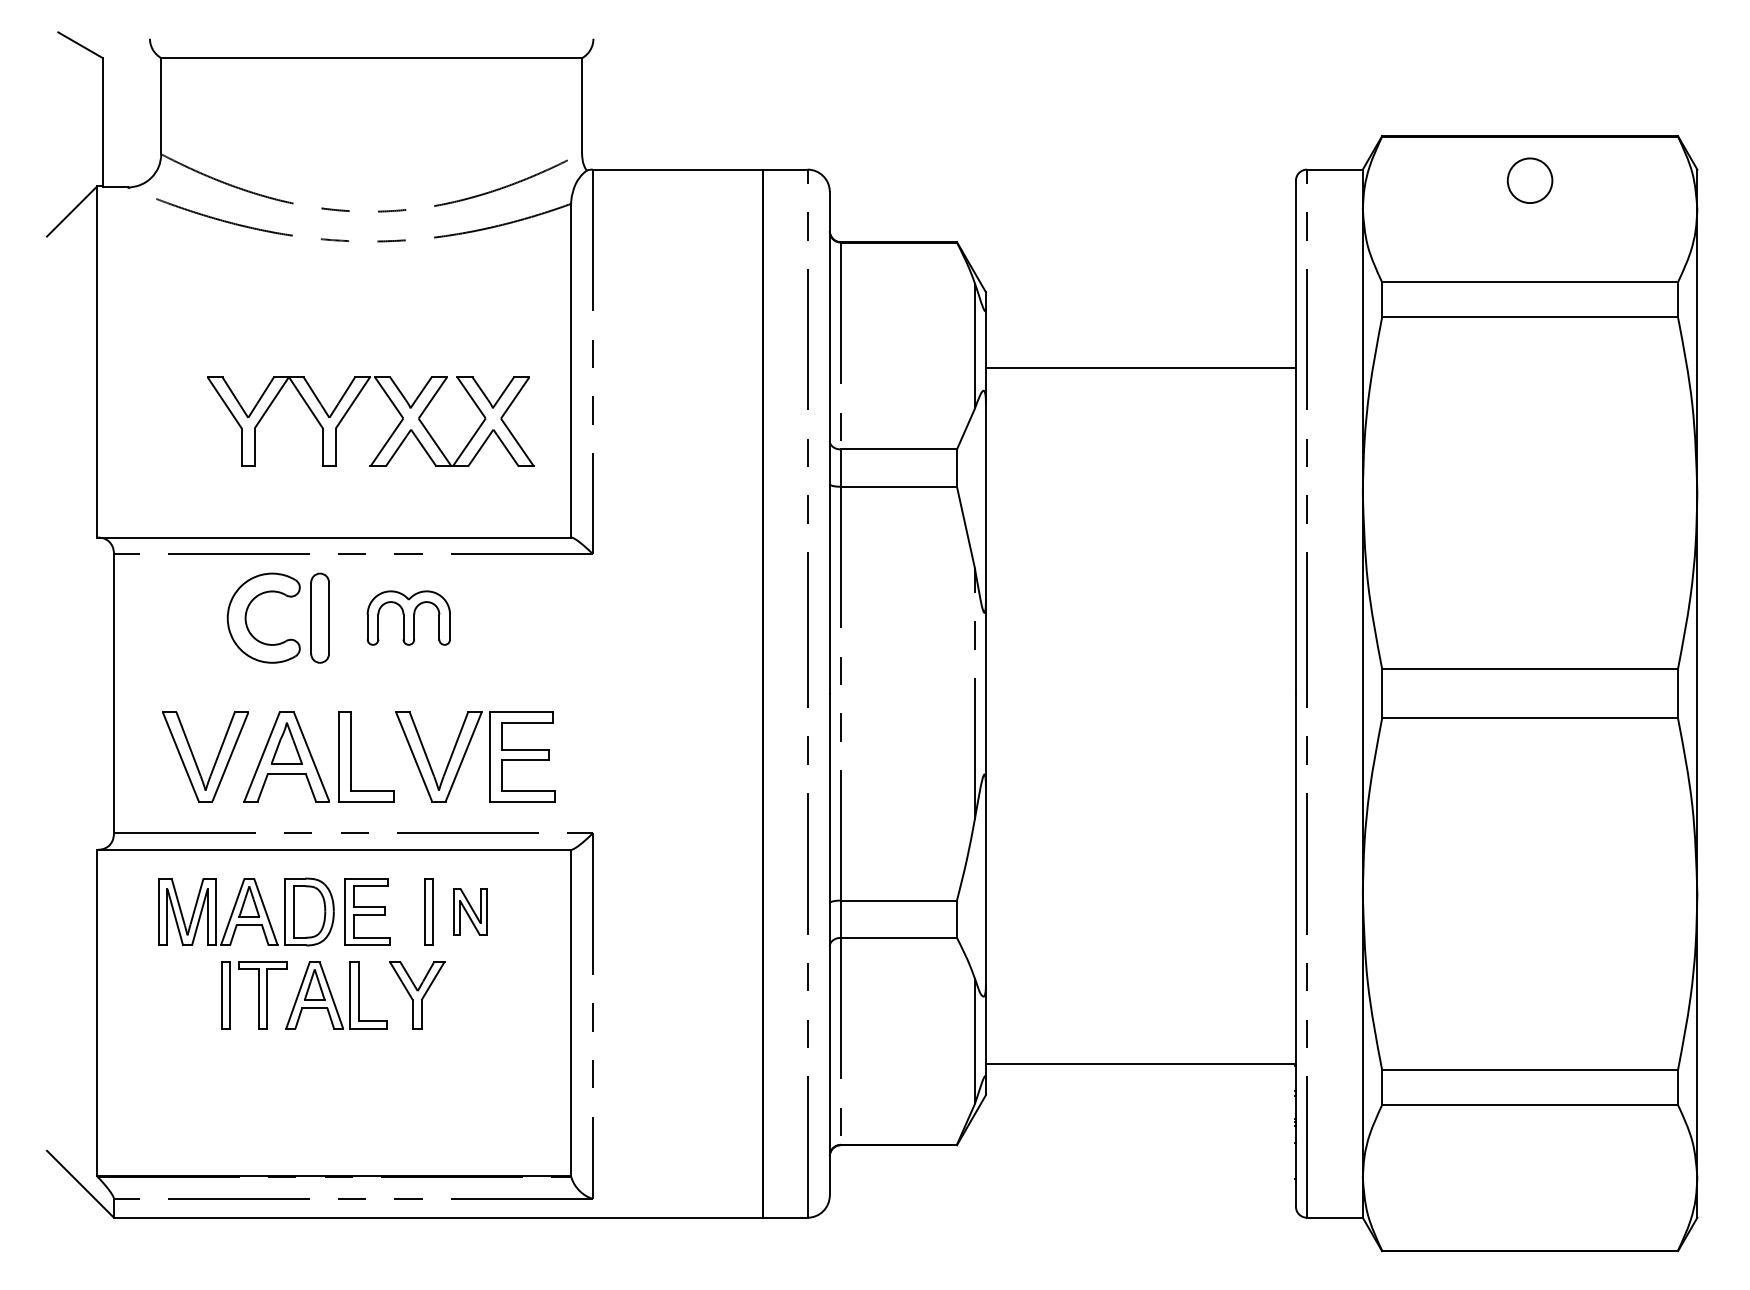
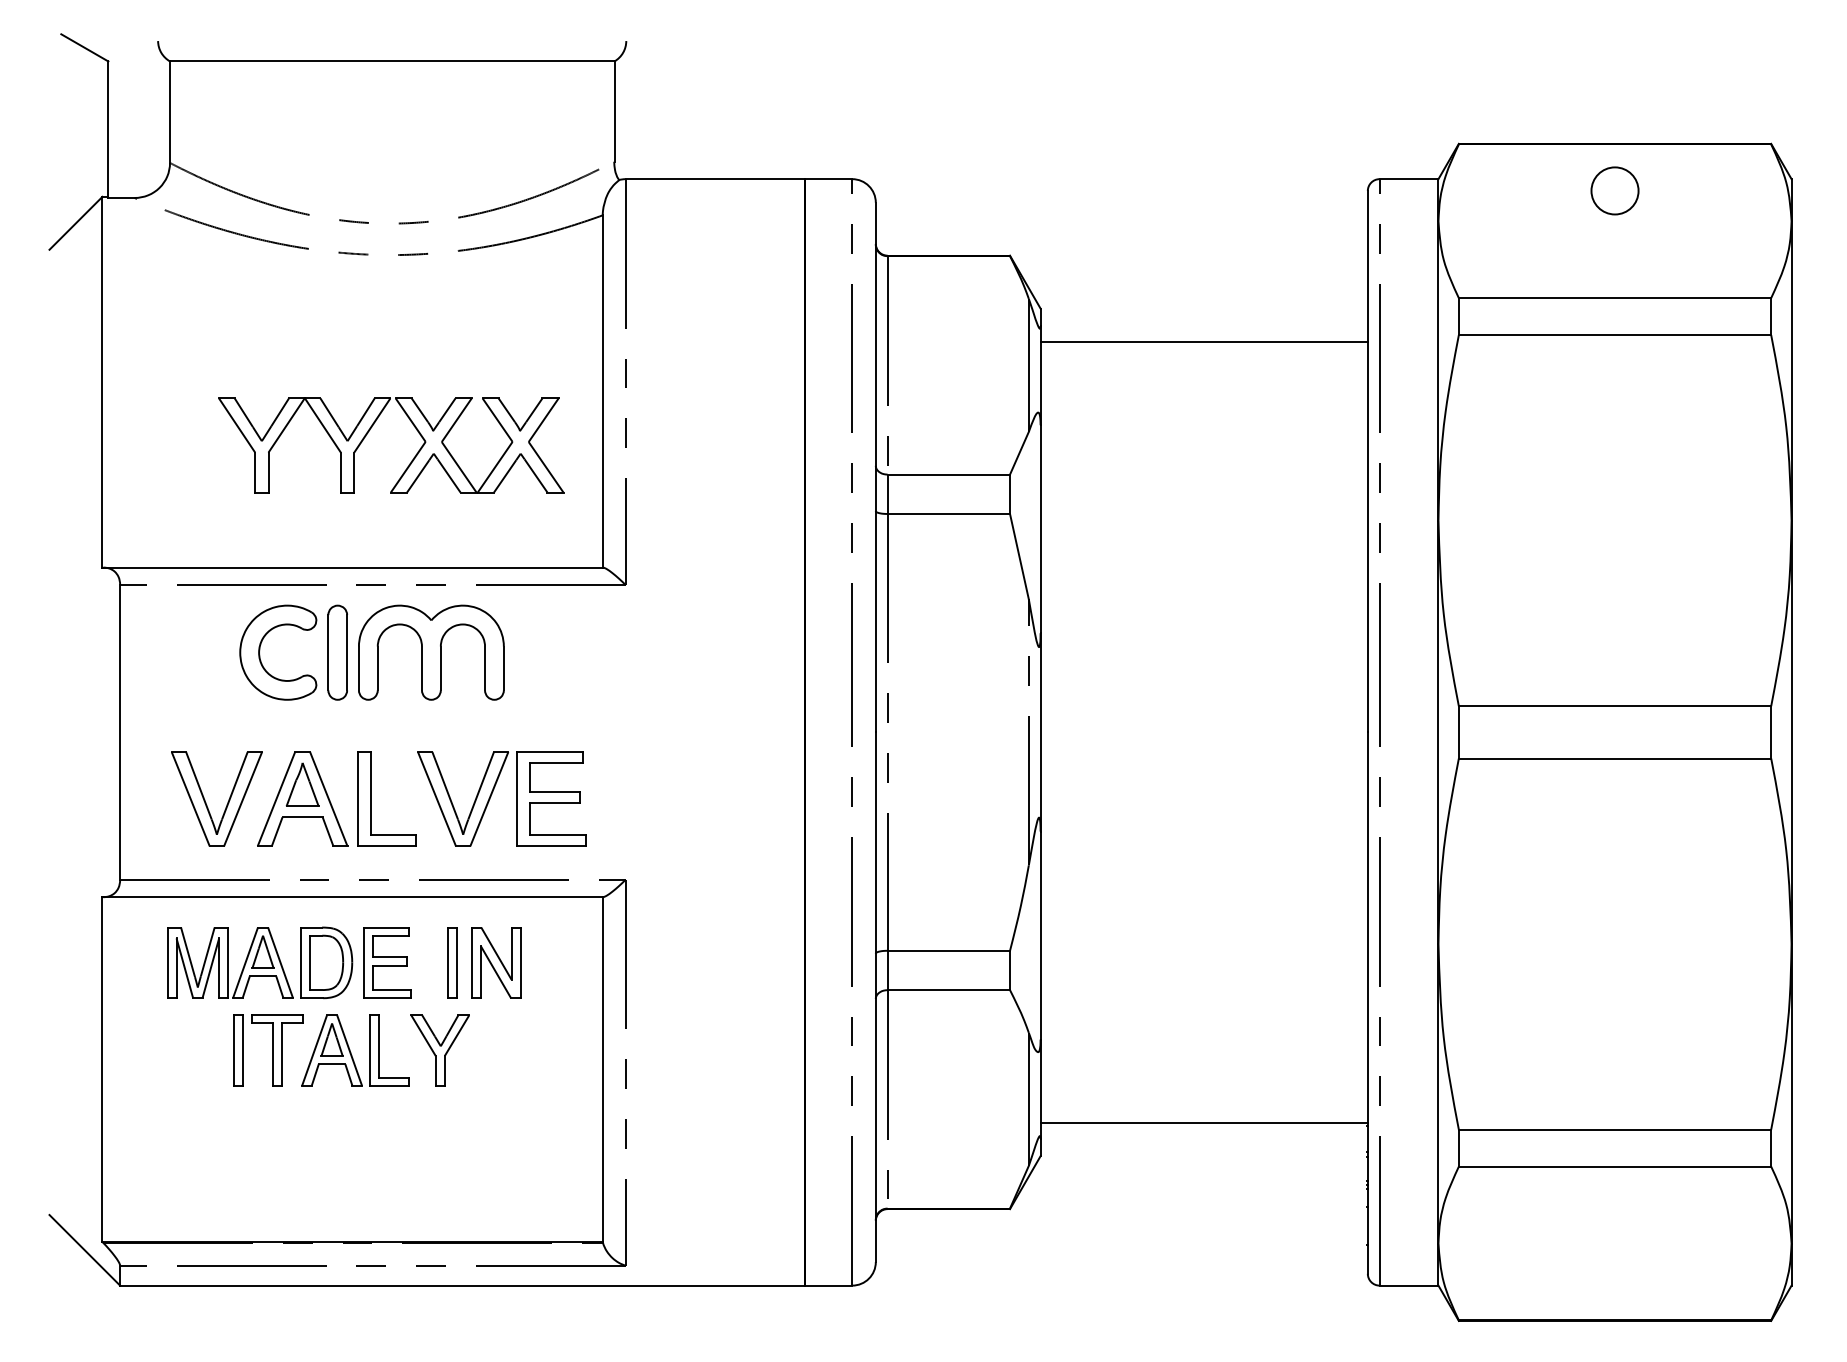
line: (1140, 367) -> (1203, 341), moved
part: (408, 618) -> (431, 652), size x1.67
part: (470, 911) -> (496, 962), size x1.43

